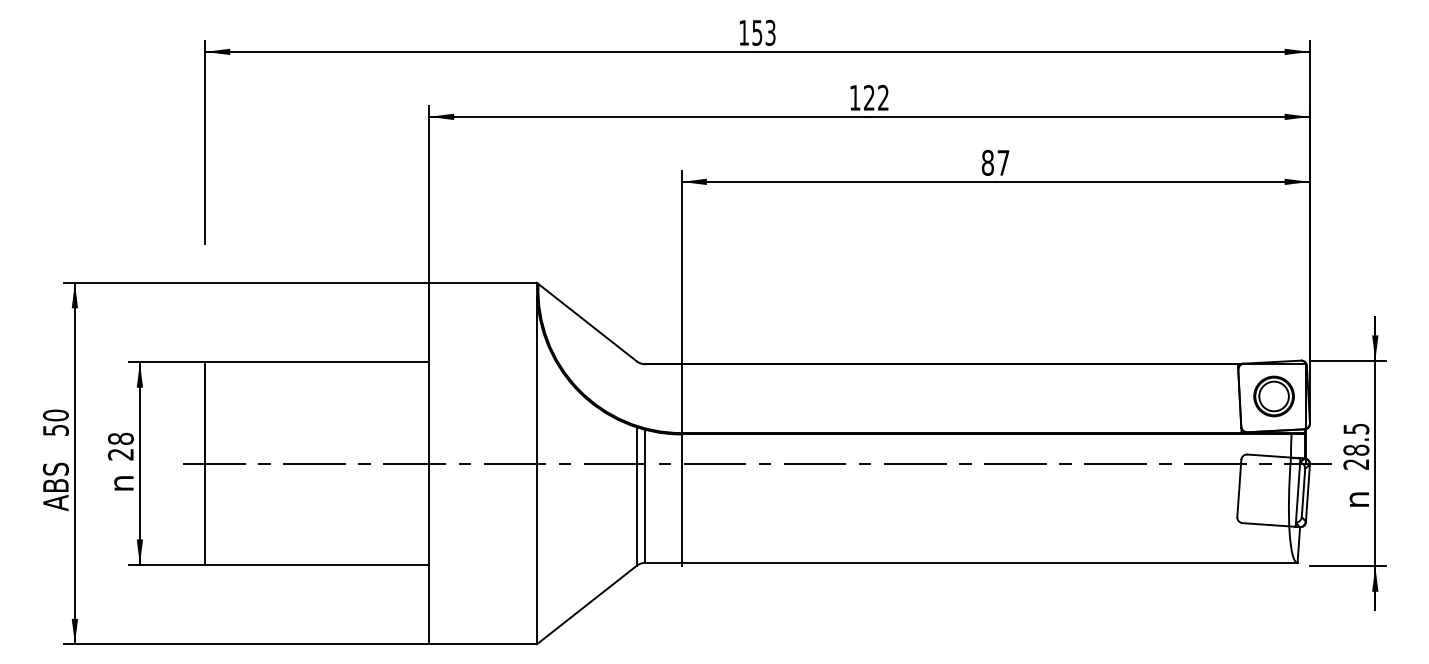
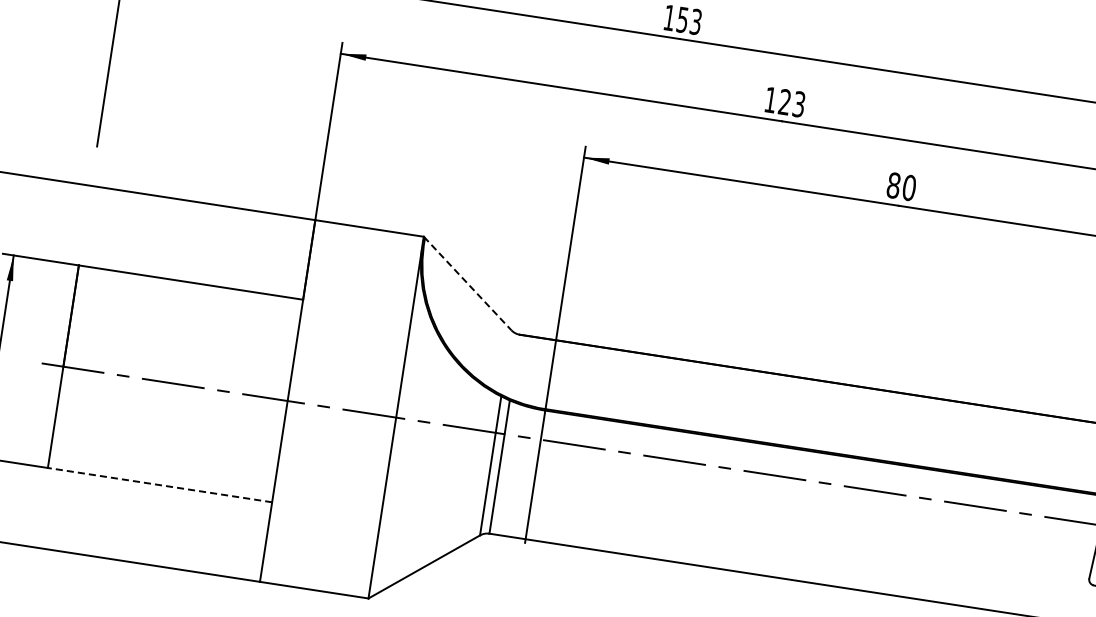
text: (883, 97) -> (799, 104), 122 -> 123
text: (1003, 162) -> (909, 187), 87 -> 80
line: (587, 322) -> (468, 284), solid -> dashed
line: (316, 564) -> (159, 484), solid -> dashed

